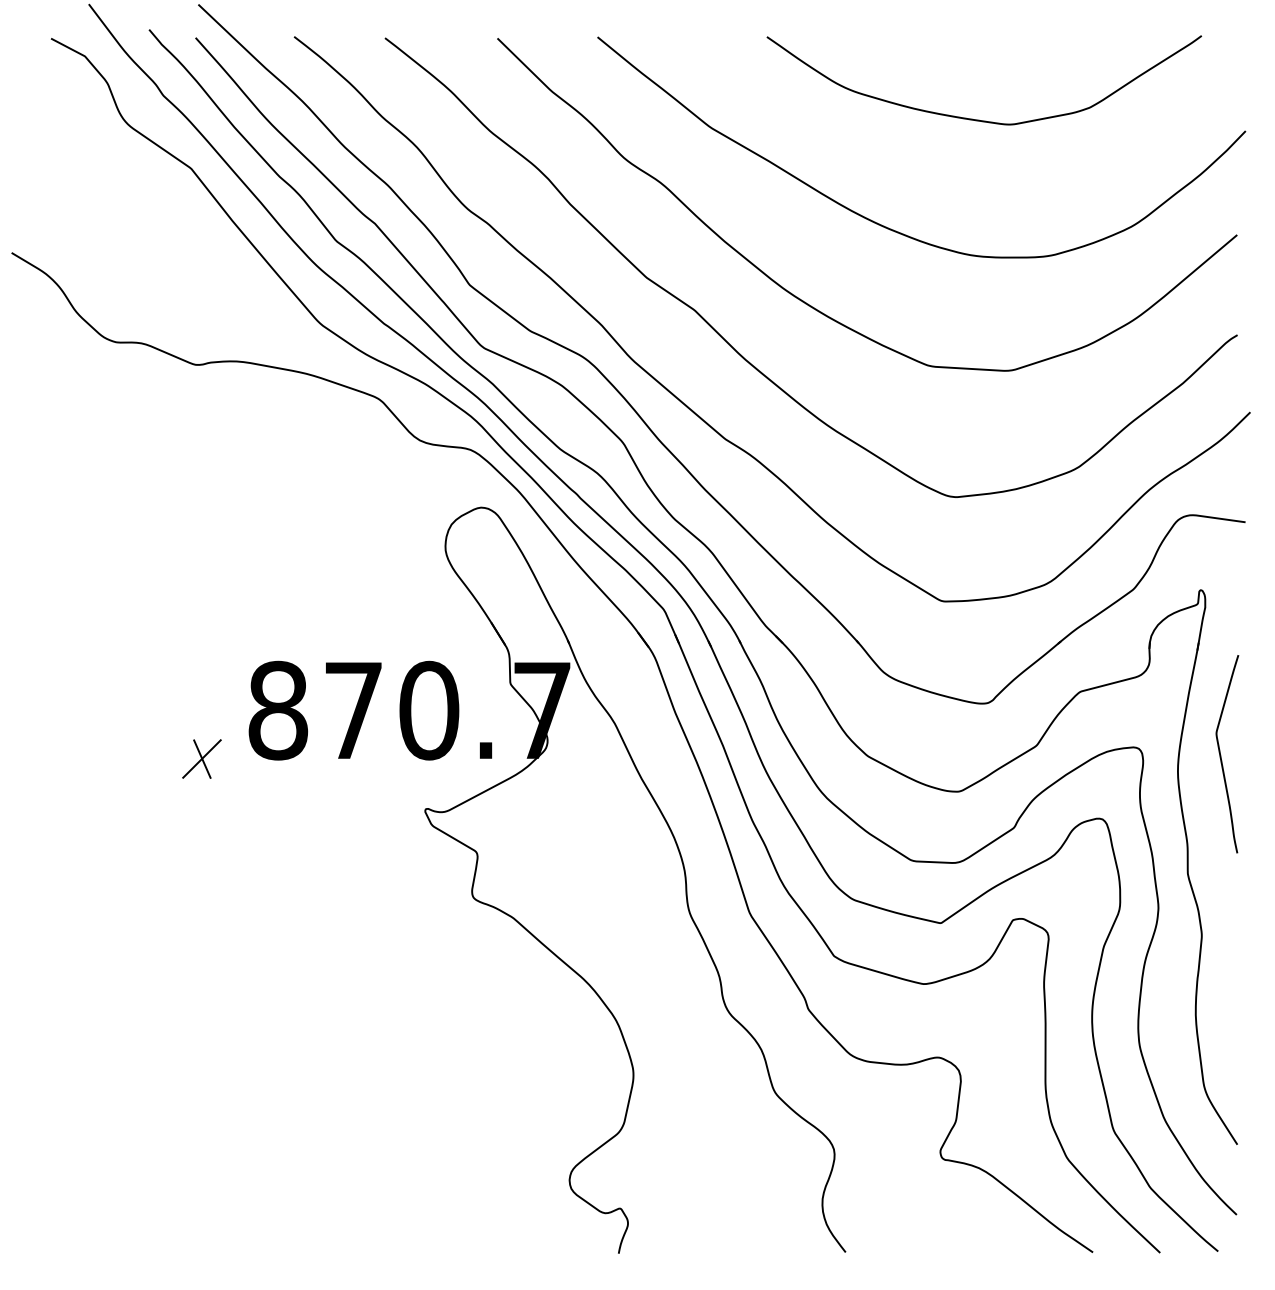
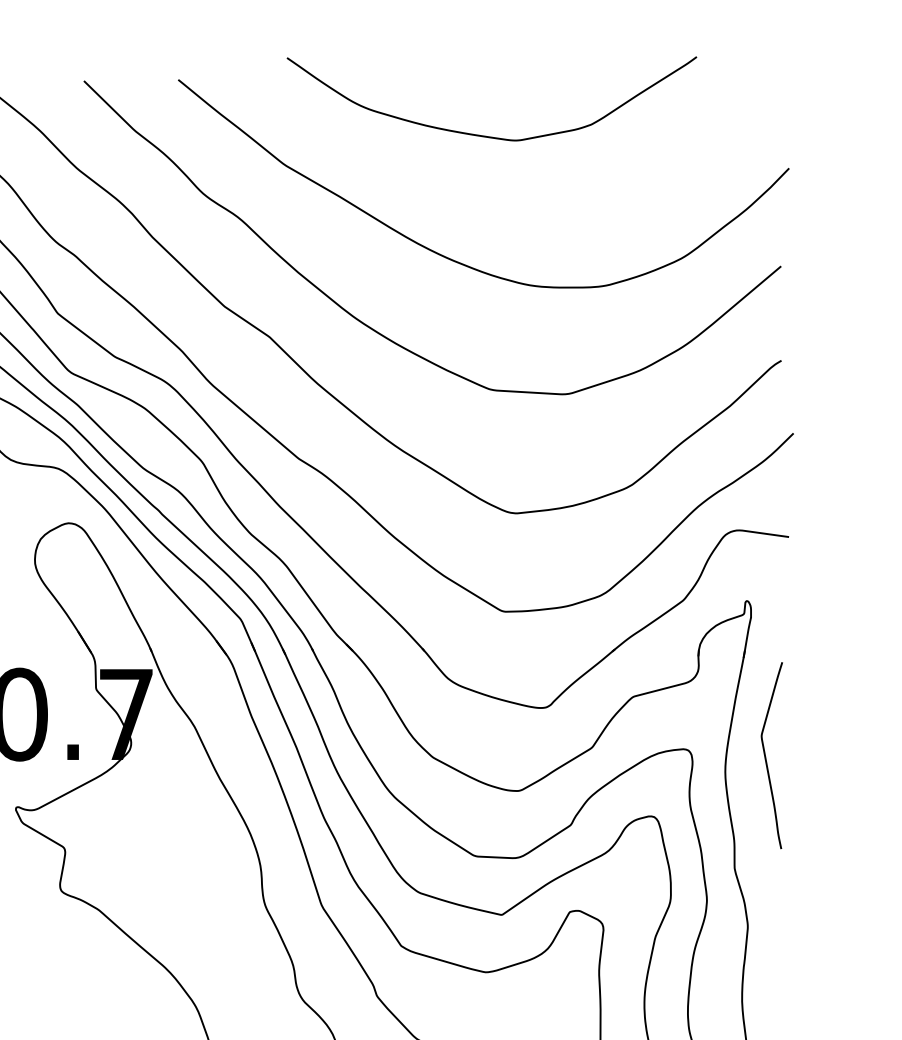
curve: (979, 119) -> (487, 135), moved

